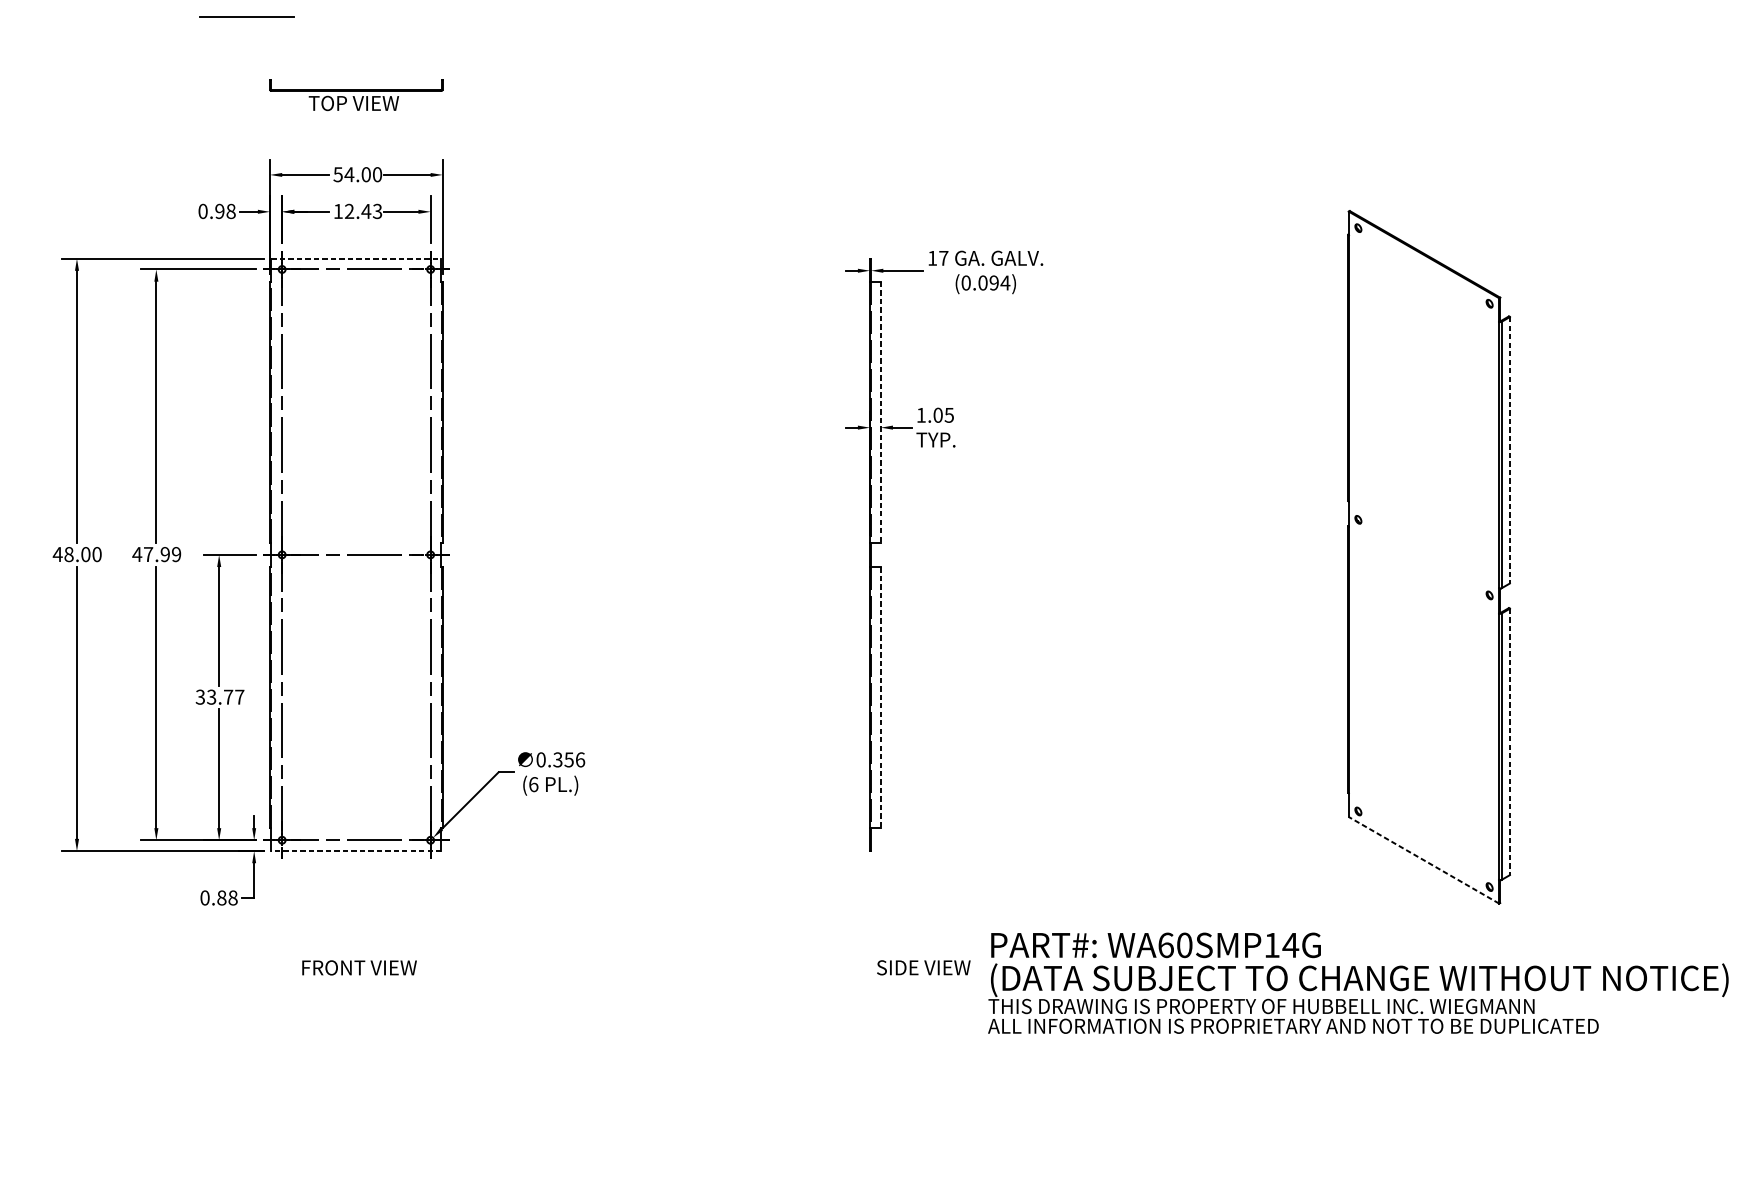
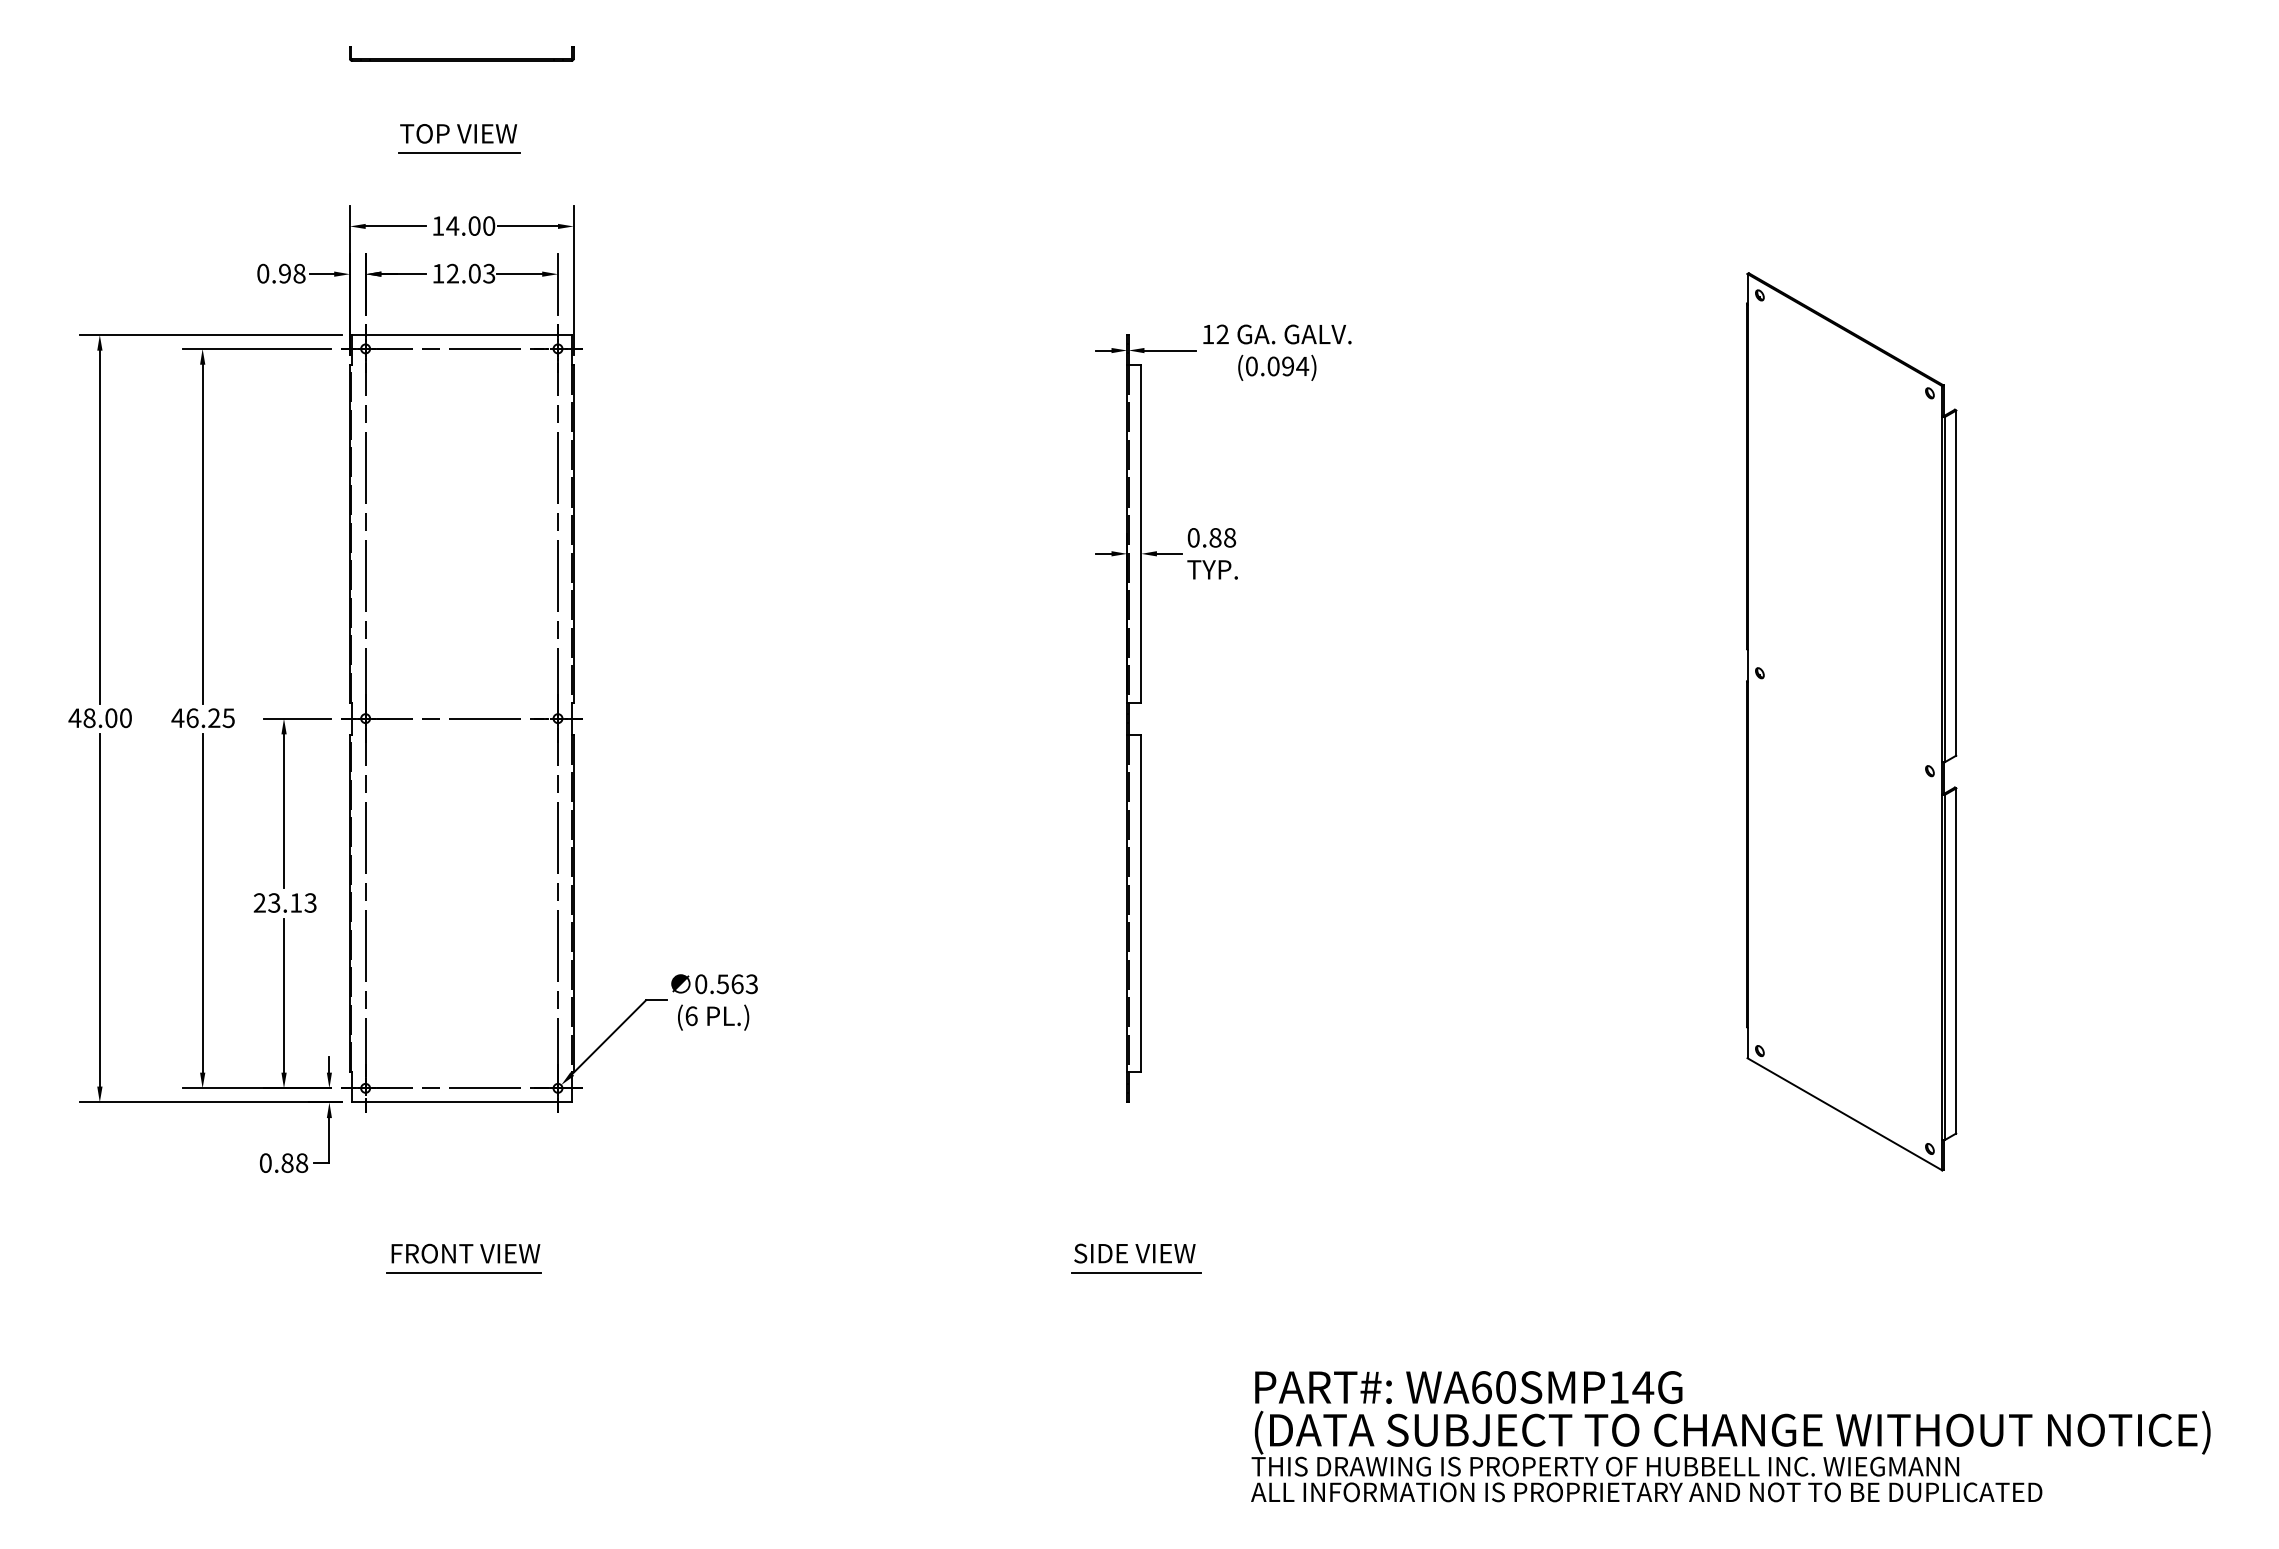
line: (246, 16) -> (459, 152), moved
part: (356, 85) -> (461, 53), moved
text: (338, 174) -> (438, 225), 54.00 -> 14.00
text: (366, 211) -> (474, 273), 12.43 -> 12.03
line: (356, 258) -> (462, 334), dashed -> solid
text: (943, 258) -> (1222, 334), 17 -> 12
line: (881, 411) -> (1141, 533), dashed -> solid
text: (935, 415) -> (1211, 537), 1.05 -> 0.88
line: (1510, 450) -> (1956, 583), dashed -> solid
text: (162, 554) -> (210, 718), 47.99 -> 46.25
text: (219, 696) -> (284, 902), 33.77 -> 23.13
line: (881, 697) -> (1141, 903), dashed -> solid
line: (1510, 741) -> (1956, 960), dashed -> solid
text: (569, 760) -> (737, 984), 0.356 -> 0.563
line: (356, 851) -> (461, 1102), dashed -> solid
line: (1423, 860) -> (1844, 1114), dashed -> solid
text: (923, 967) -> (1134, 1253), moved
line: (358, 983) -> (464, 1273), added
line: (877, 983) -> (1136, 1273), added
text: (1358, 983) -> (1730, 1436), moved

